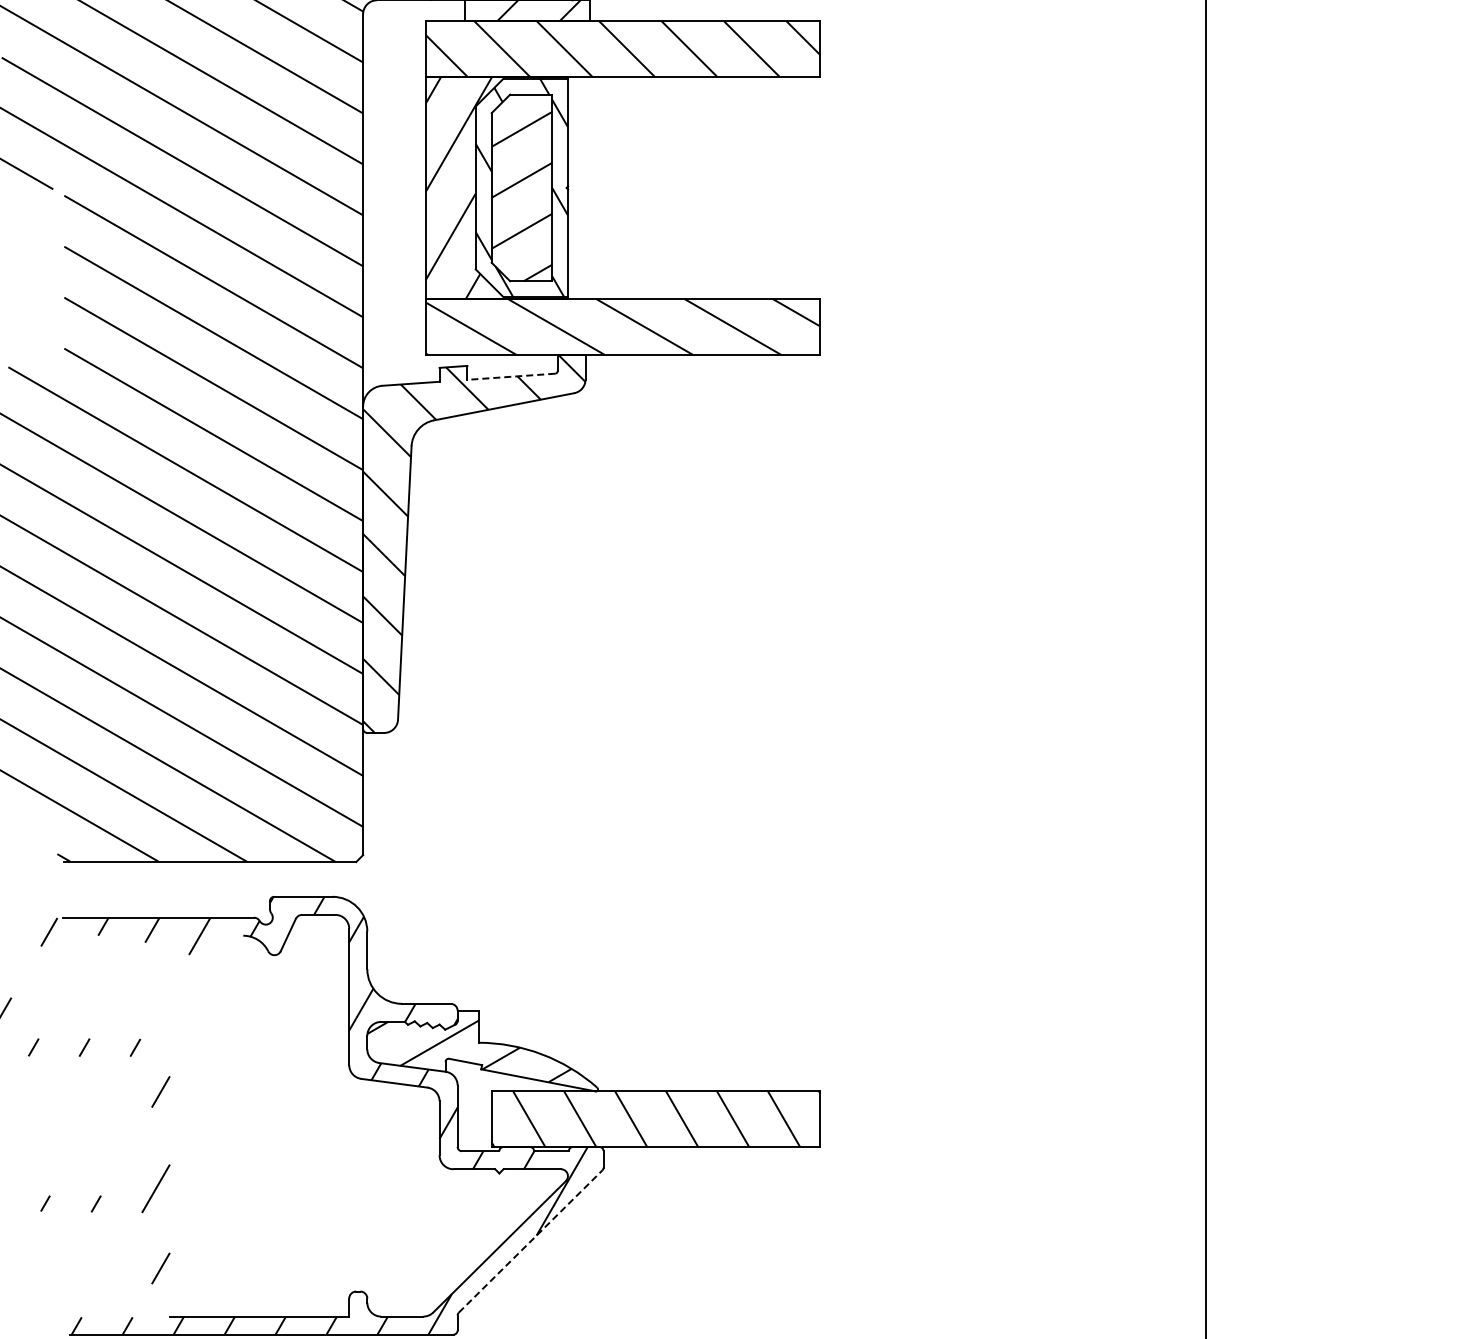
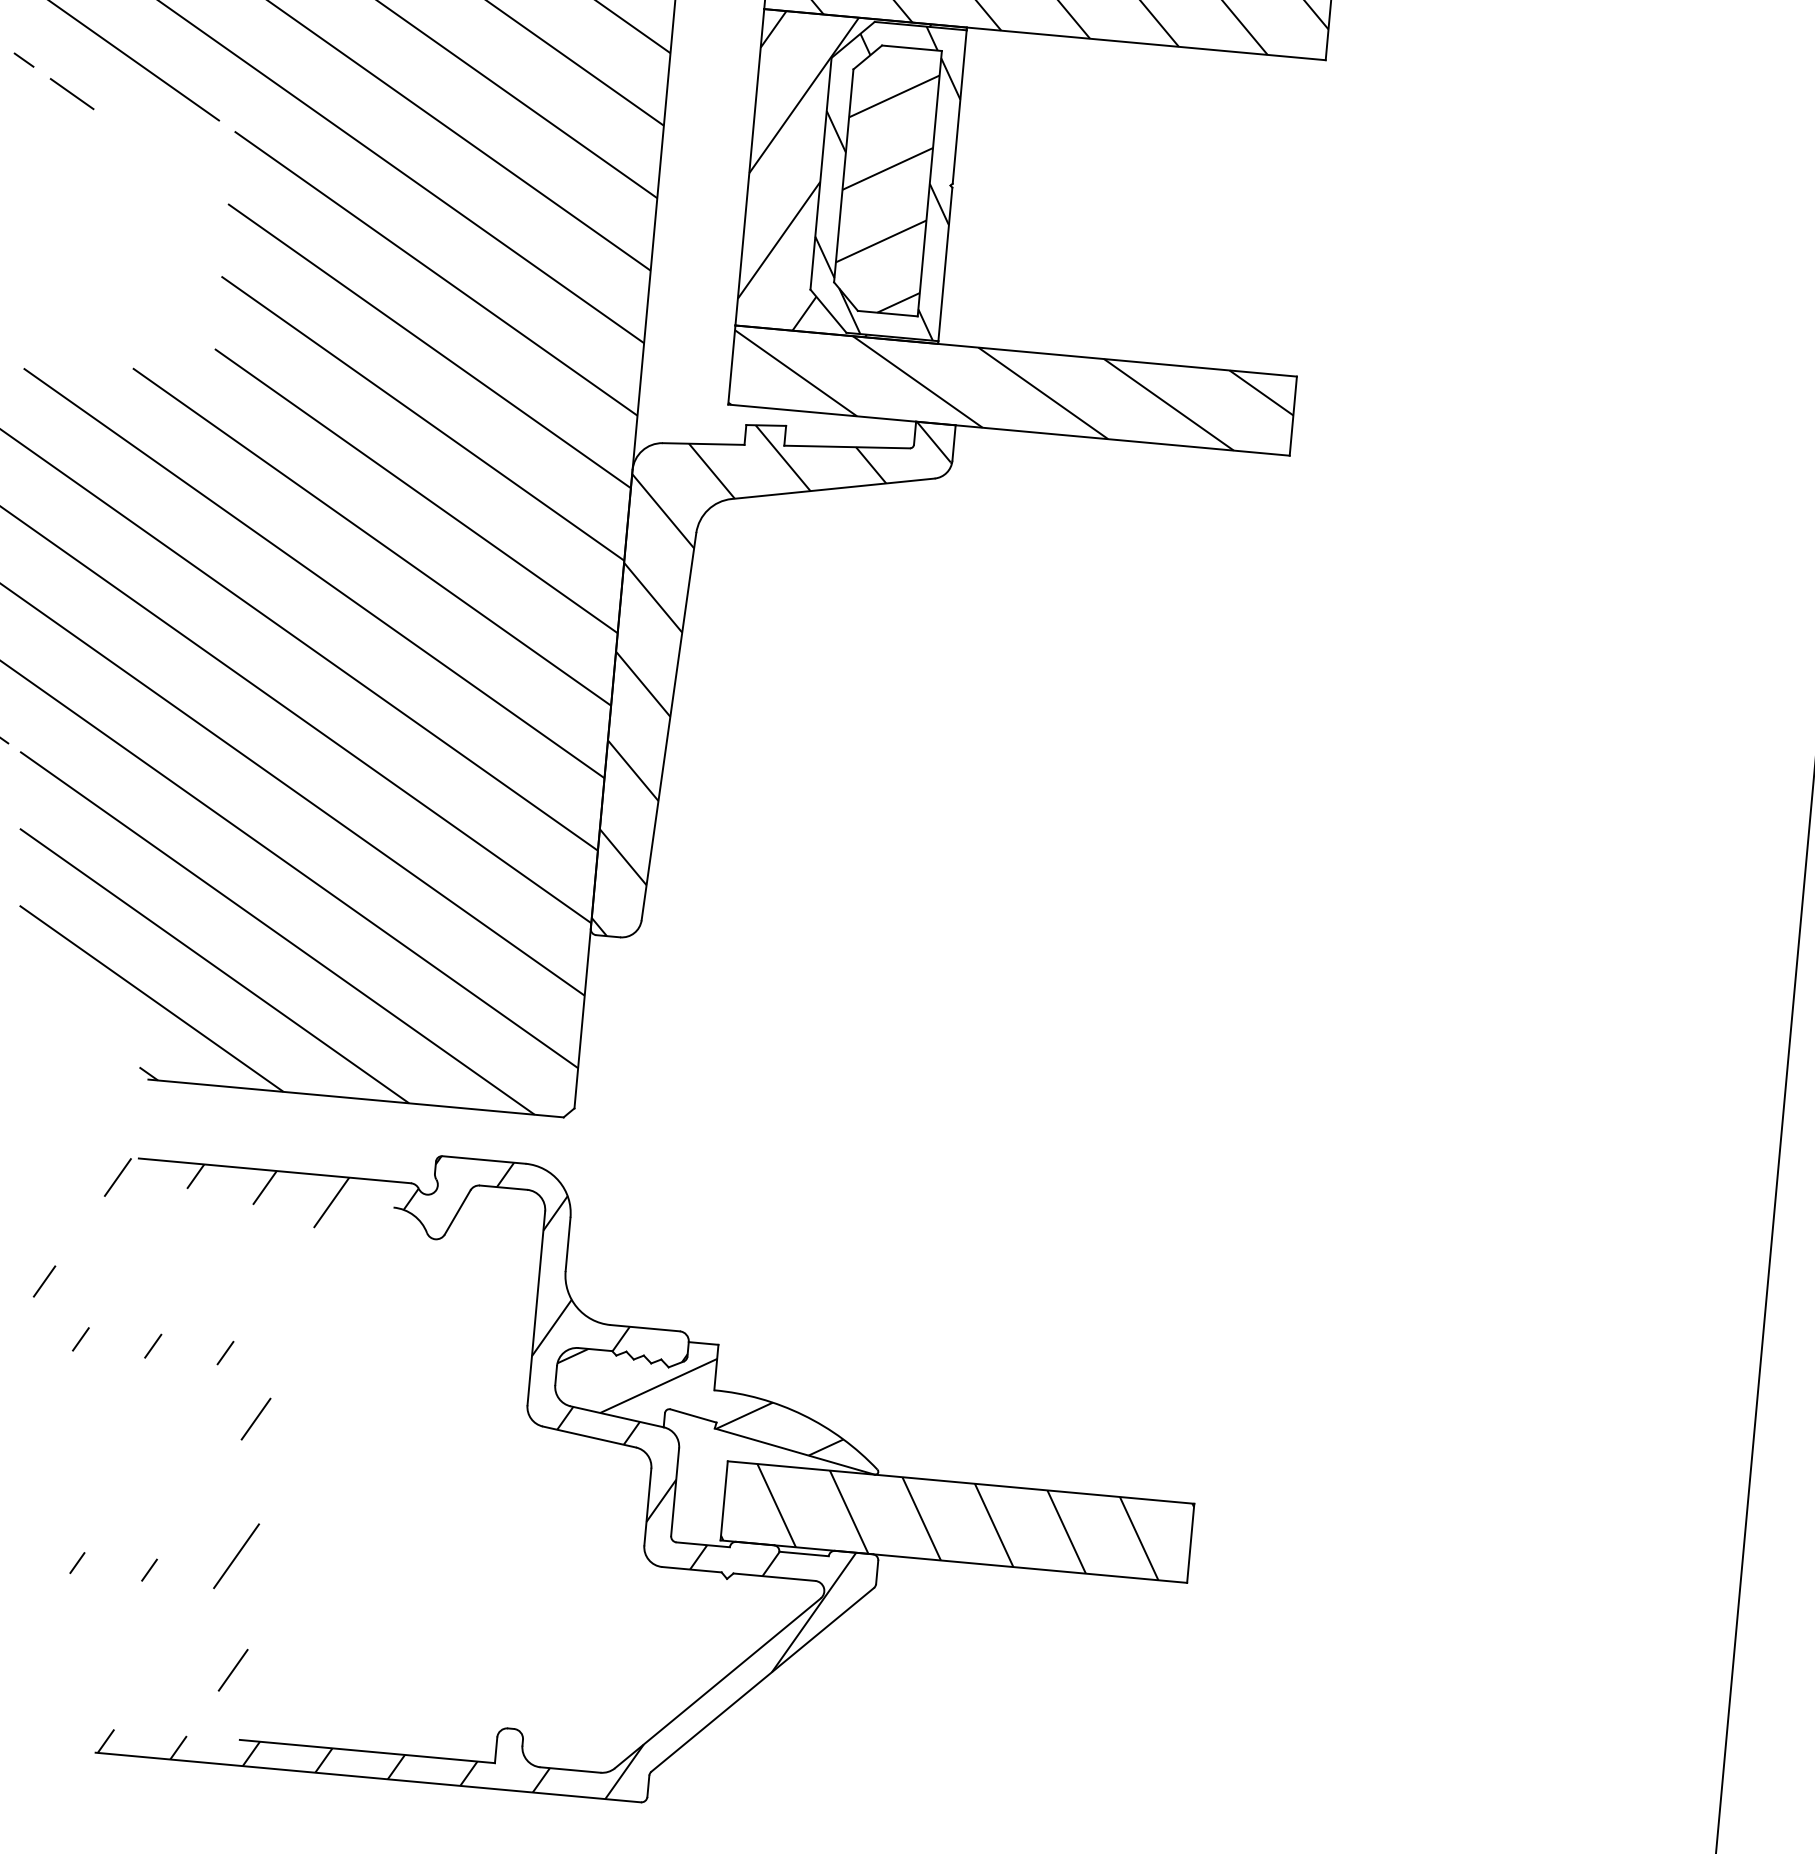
line: (511, 376) -> (847, 446), dashed -> solid
line: (530, 1241) -> (762, 1679), dashed -> solid

